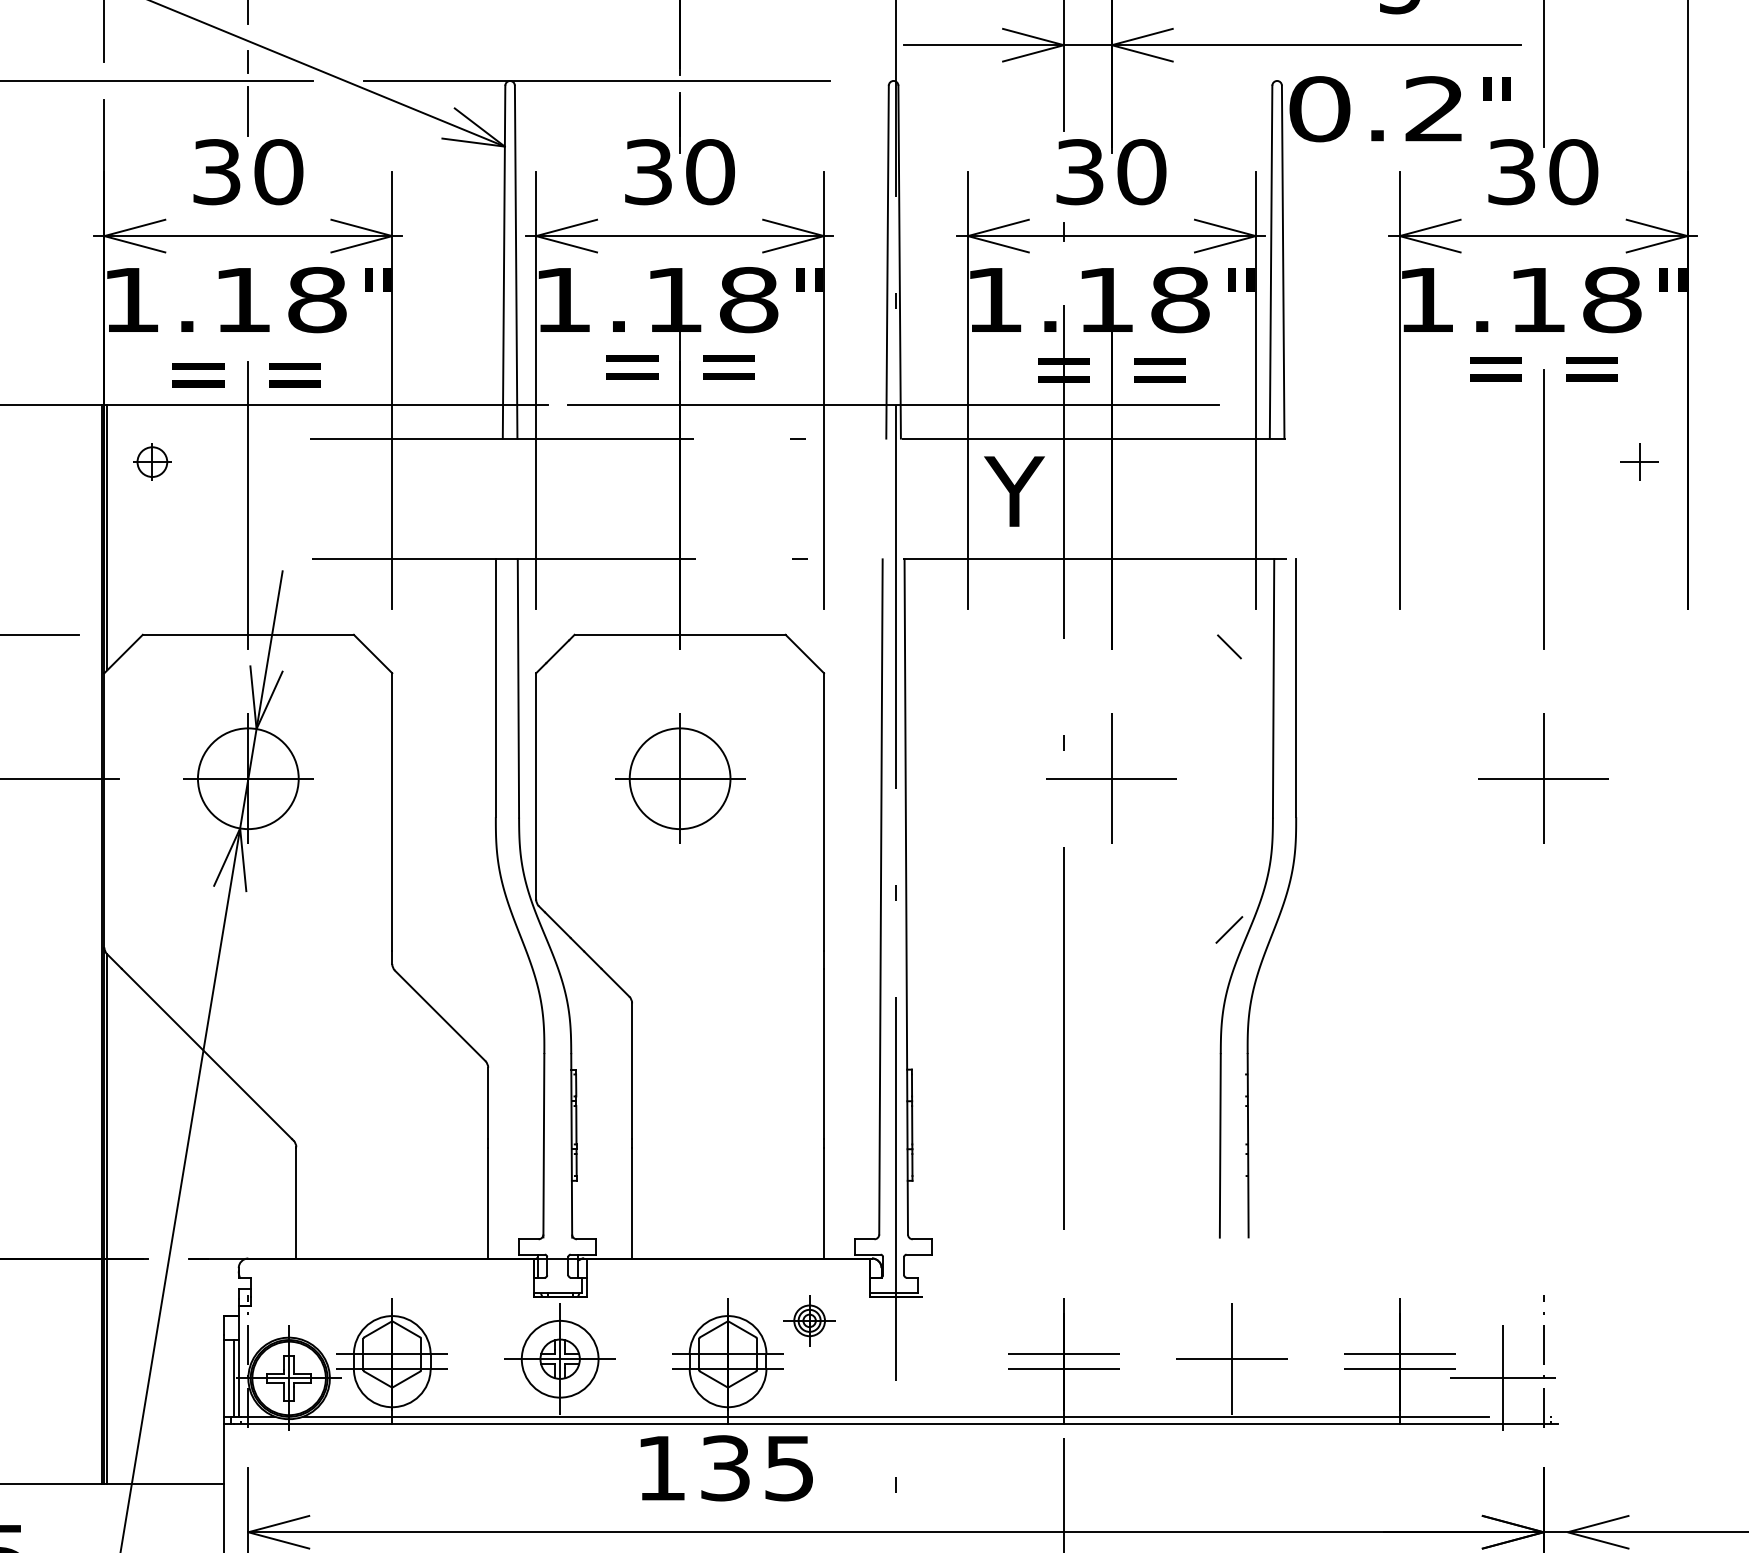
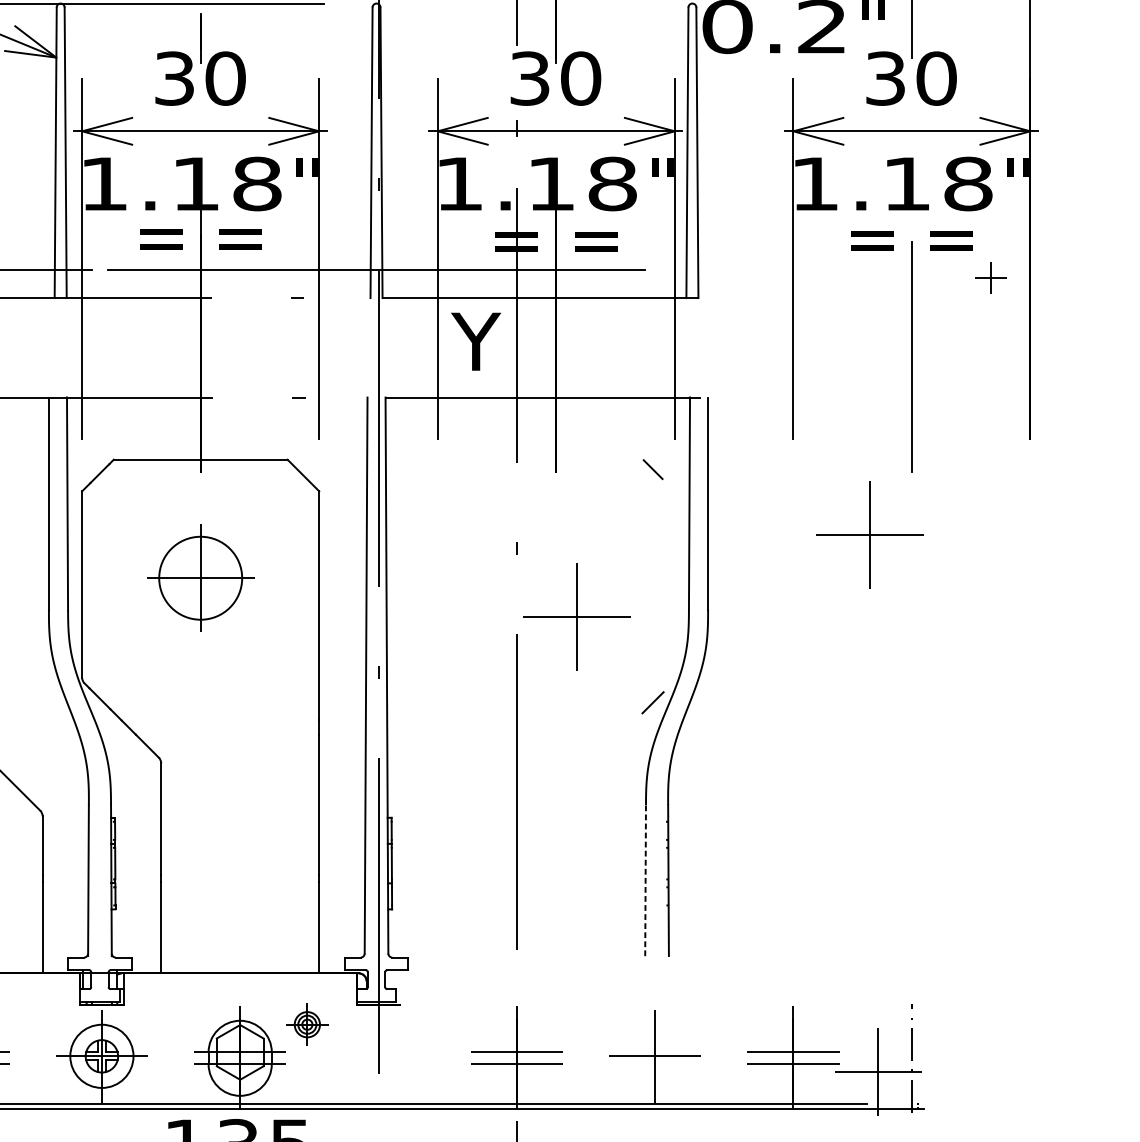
part: (1639, 461) -> (990, 277), moved
part: (1111, 778) -> (576, 616), moved
part: (1543, 778) -> (869, 534), moved
line: (1220, 1145) -> (645, 880), solid -> dashed

